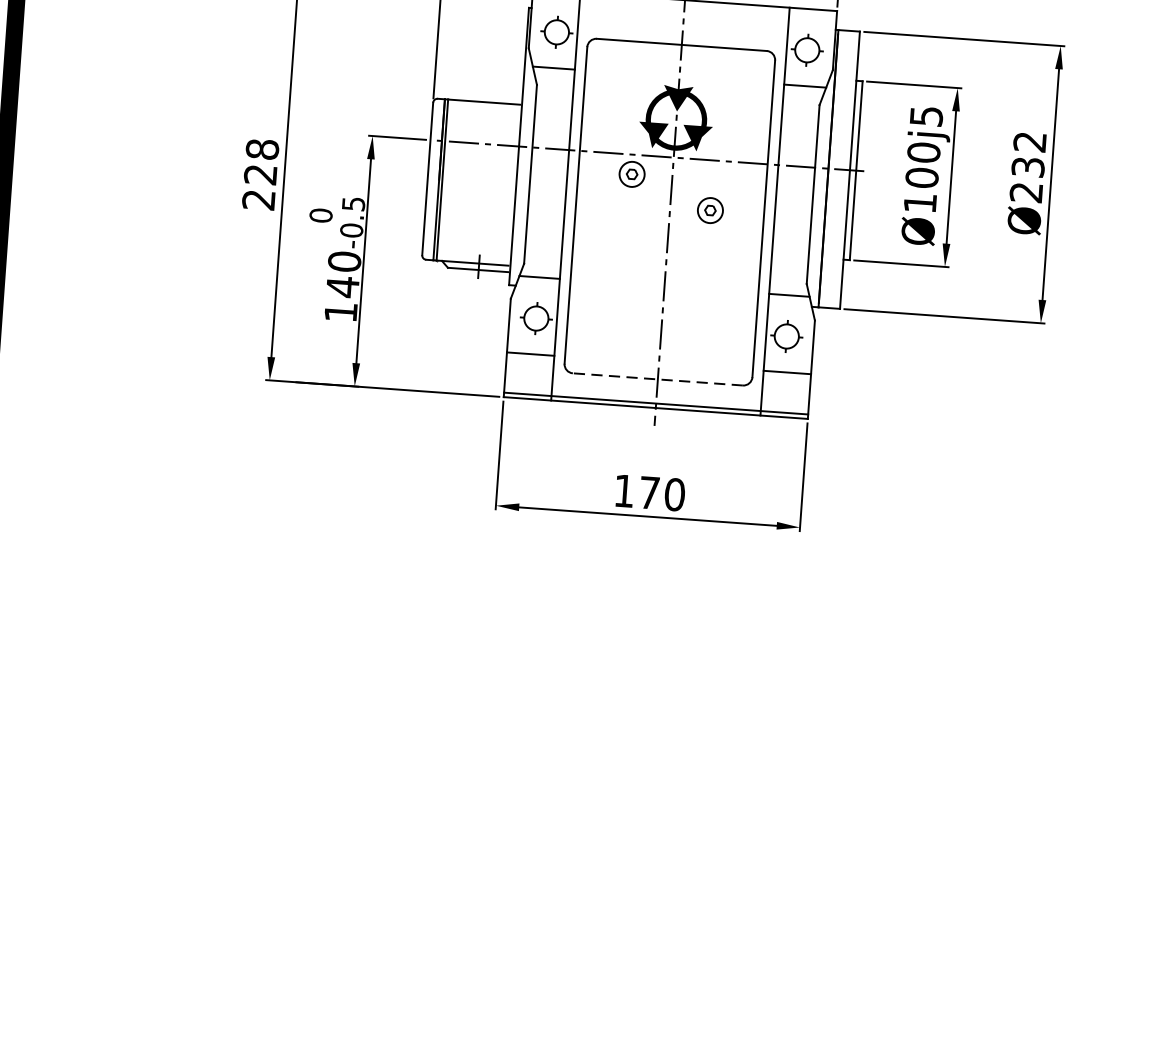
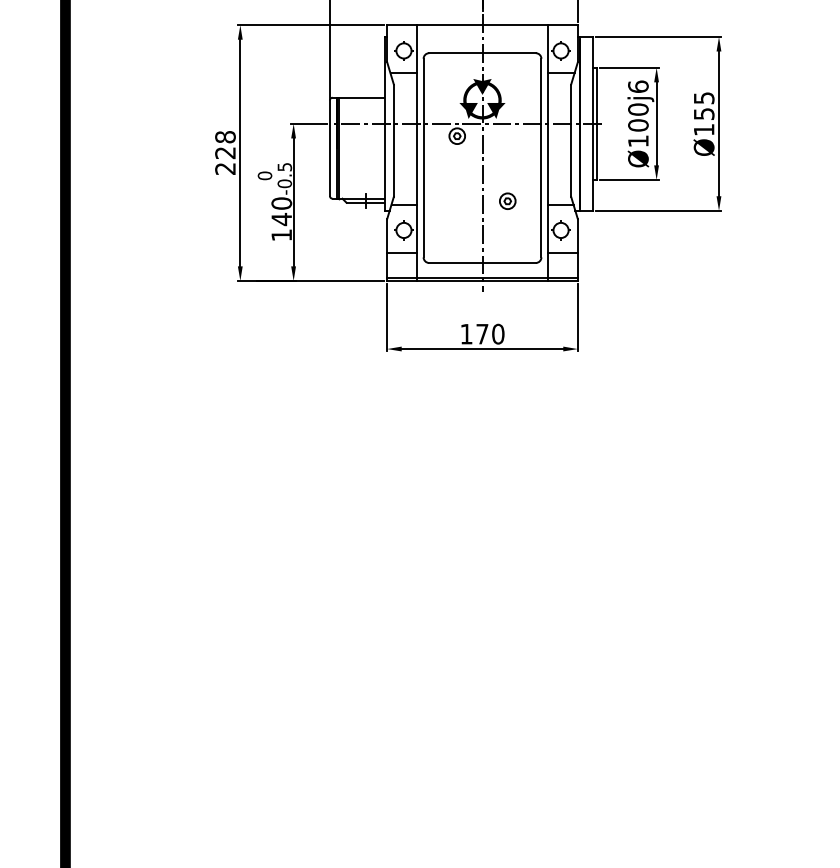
text: (926, 115) -> (638, 86), Ø100j5 -> Ø100j6
text: (1027, 166) -> (703, 113), Ø232 -> Ø155
part: (710, 209) -> (507, 200), moved
line: (657, 380) -> (482, 263), dashed -> solid

